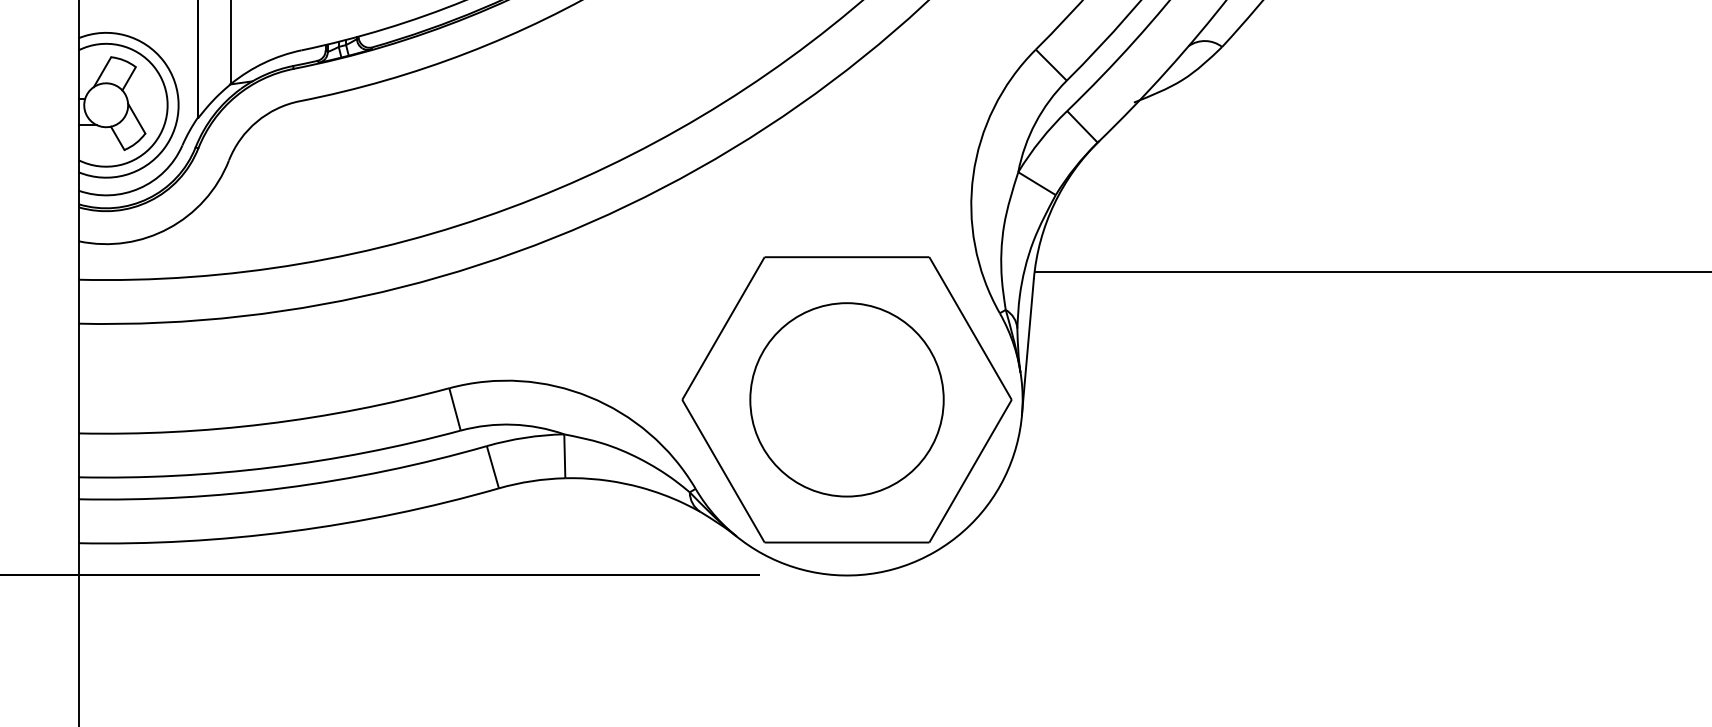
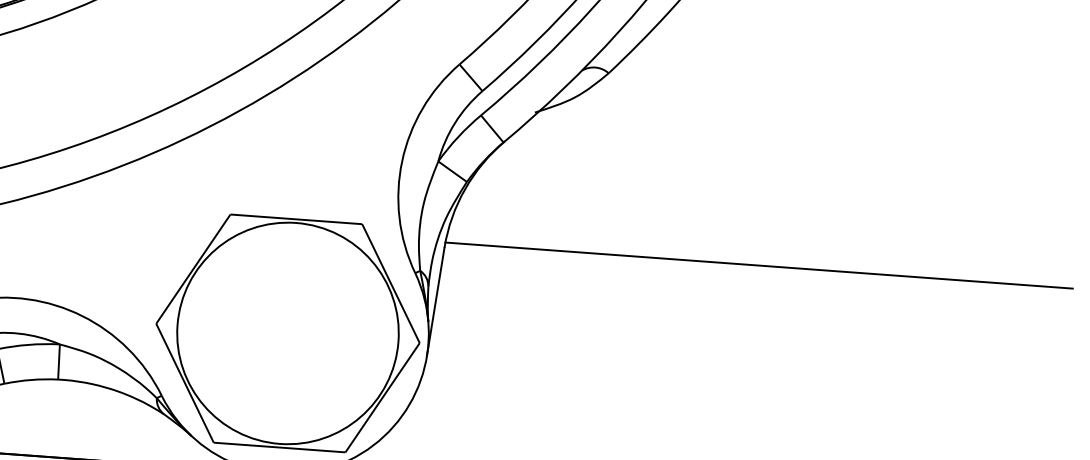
circle: (846, 399) -> (287, 333), size x1.43

